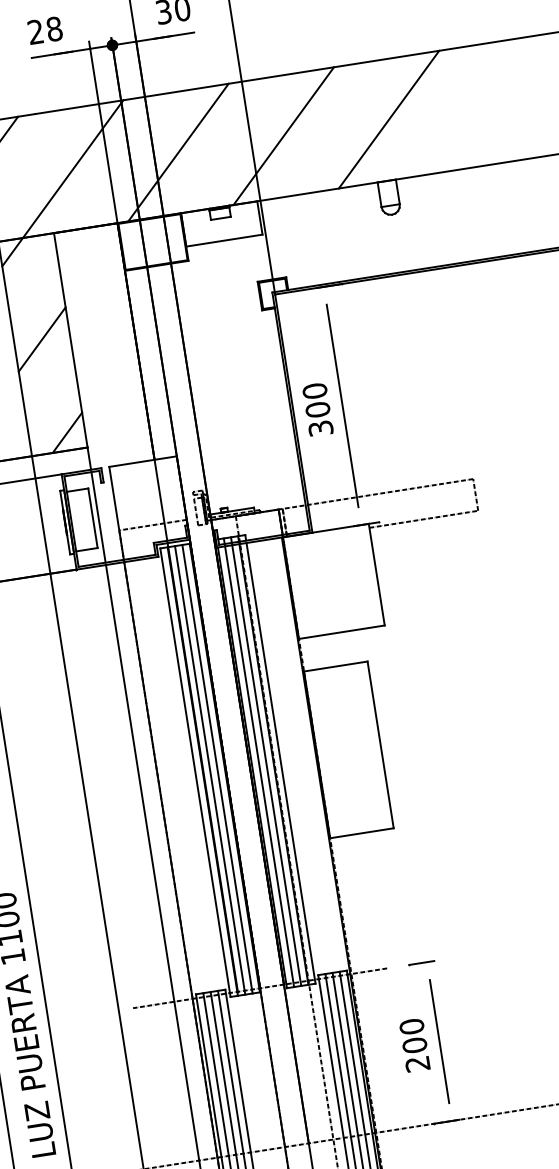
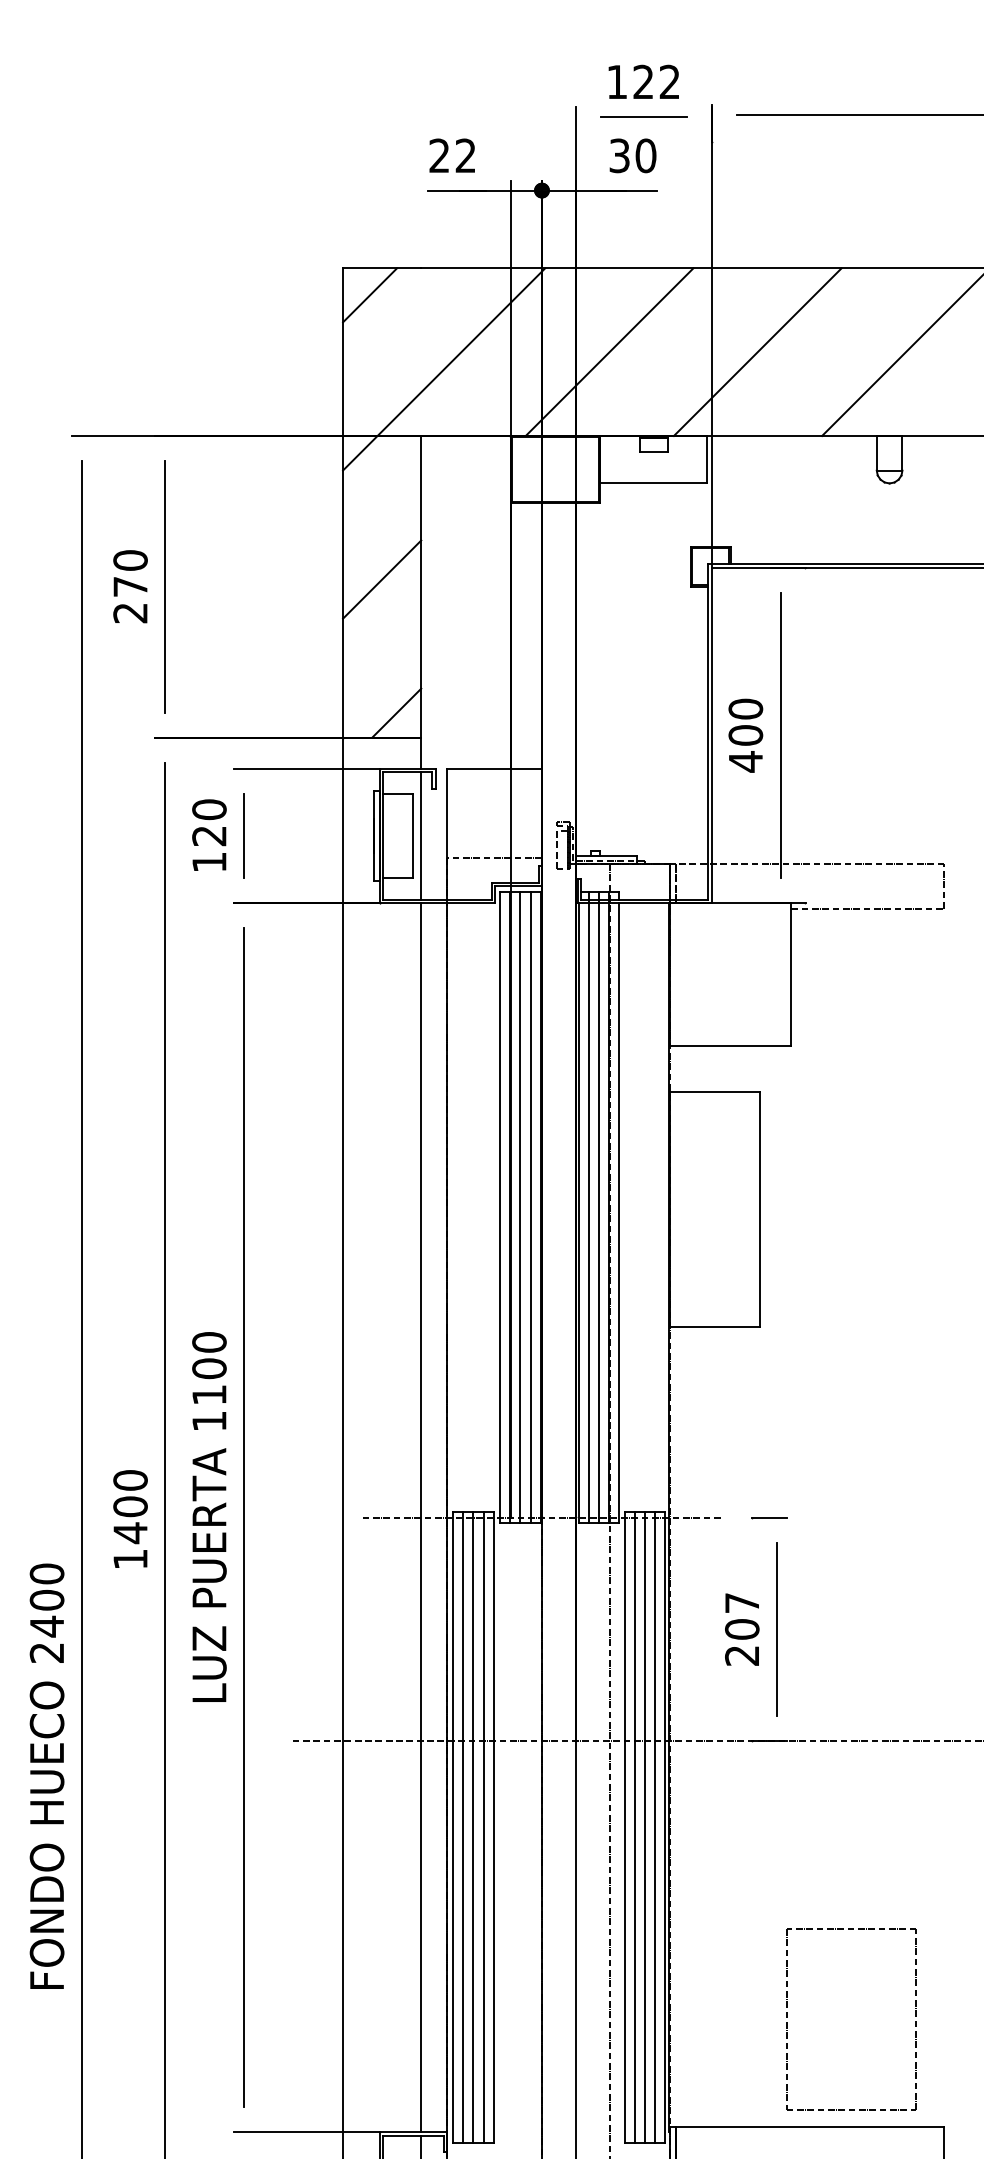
text: (54, 28) -> (465, 155), 28 -> 22
text: (320, 428) -> (745, 761), 300 -> 400
text: (412, 1026) -> (742, 1602), 200 -> 207

